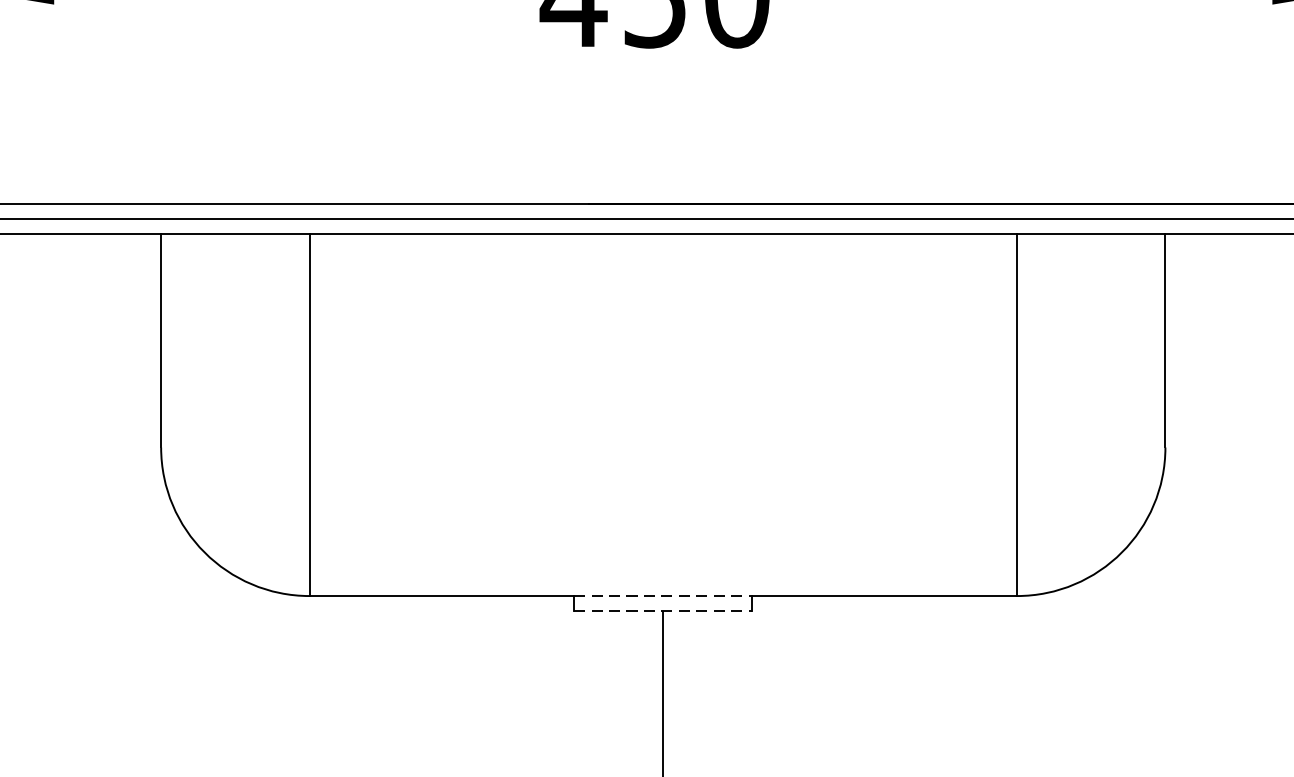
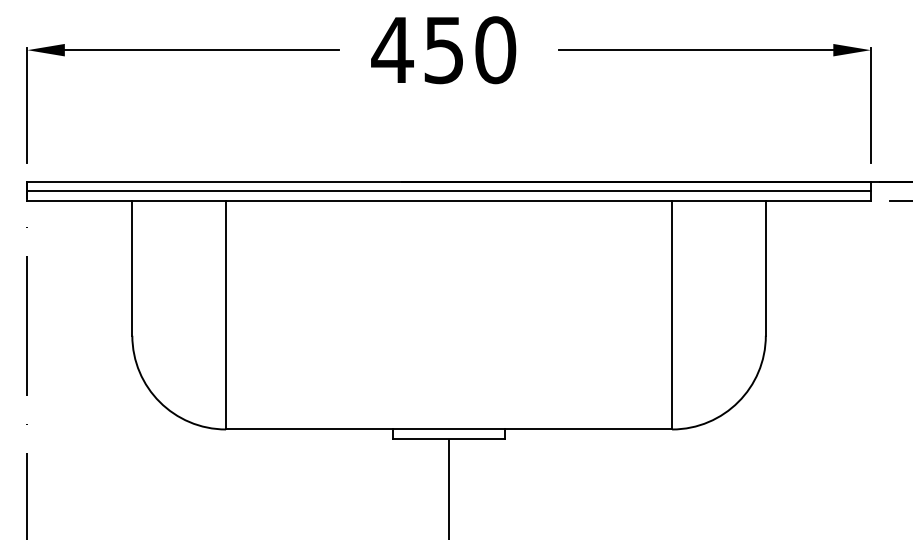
line: (663, 596) -> (449, 429), dashed -> solid
line: (663, 610) -> (449, 438), dashed -> solid

